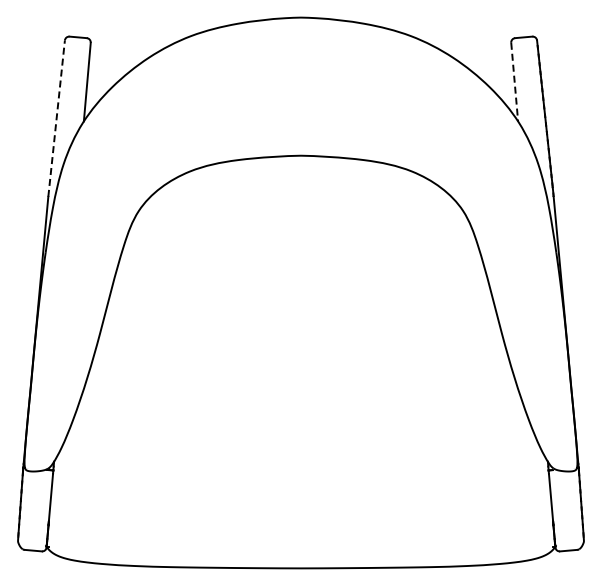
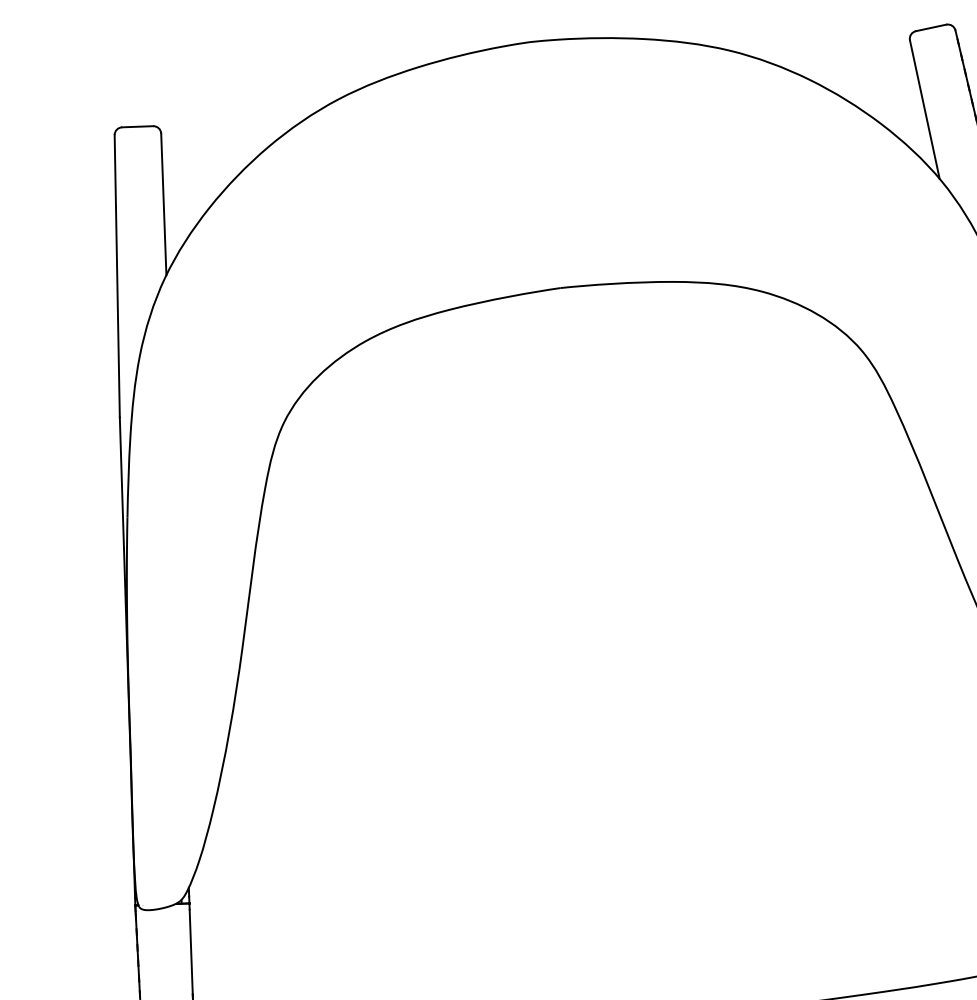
line: (514, 82) -> (924, 110), dashed -> solid
line: (56, 118) -> (116, 276), dashed -> solid

